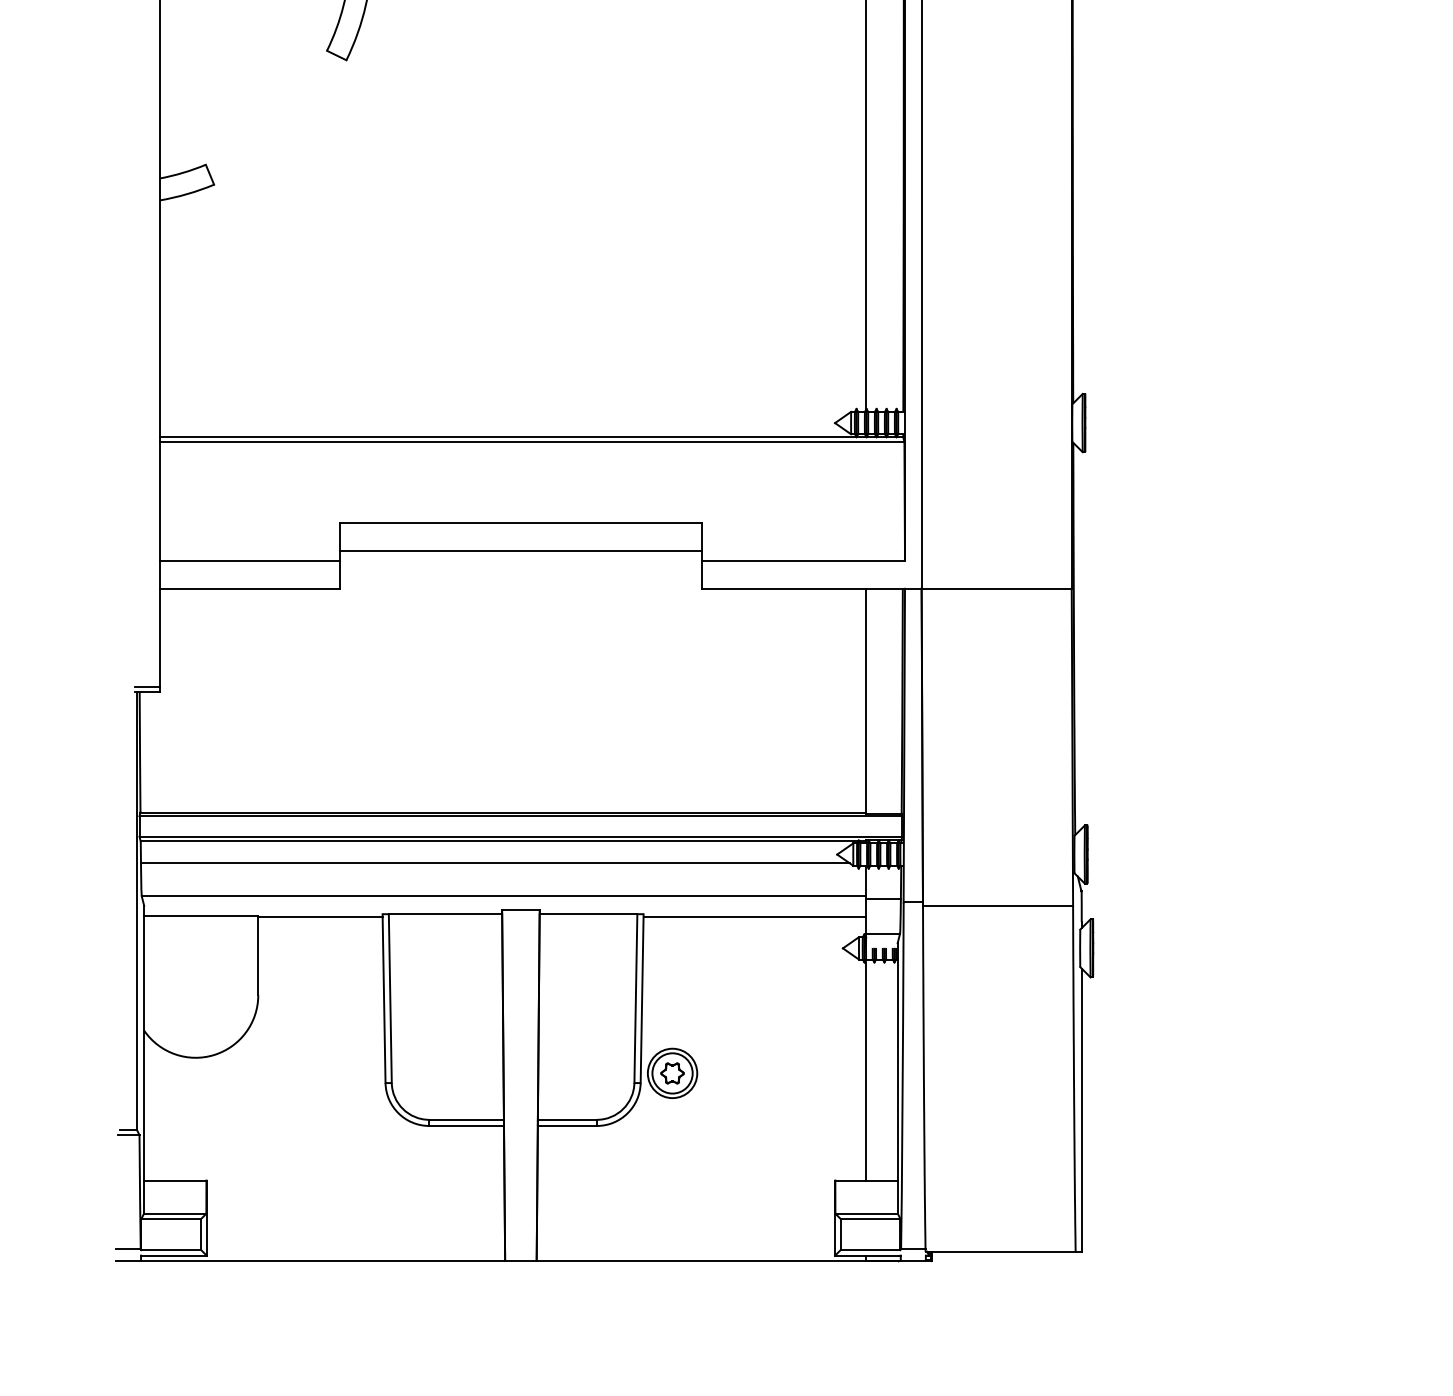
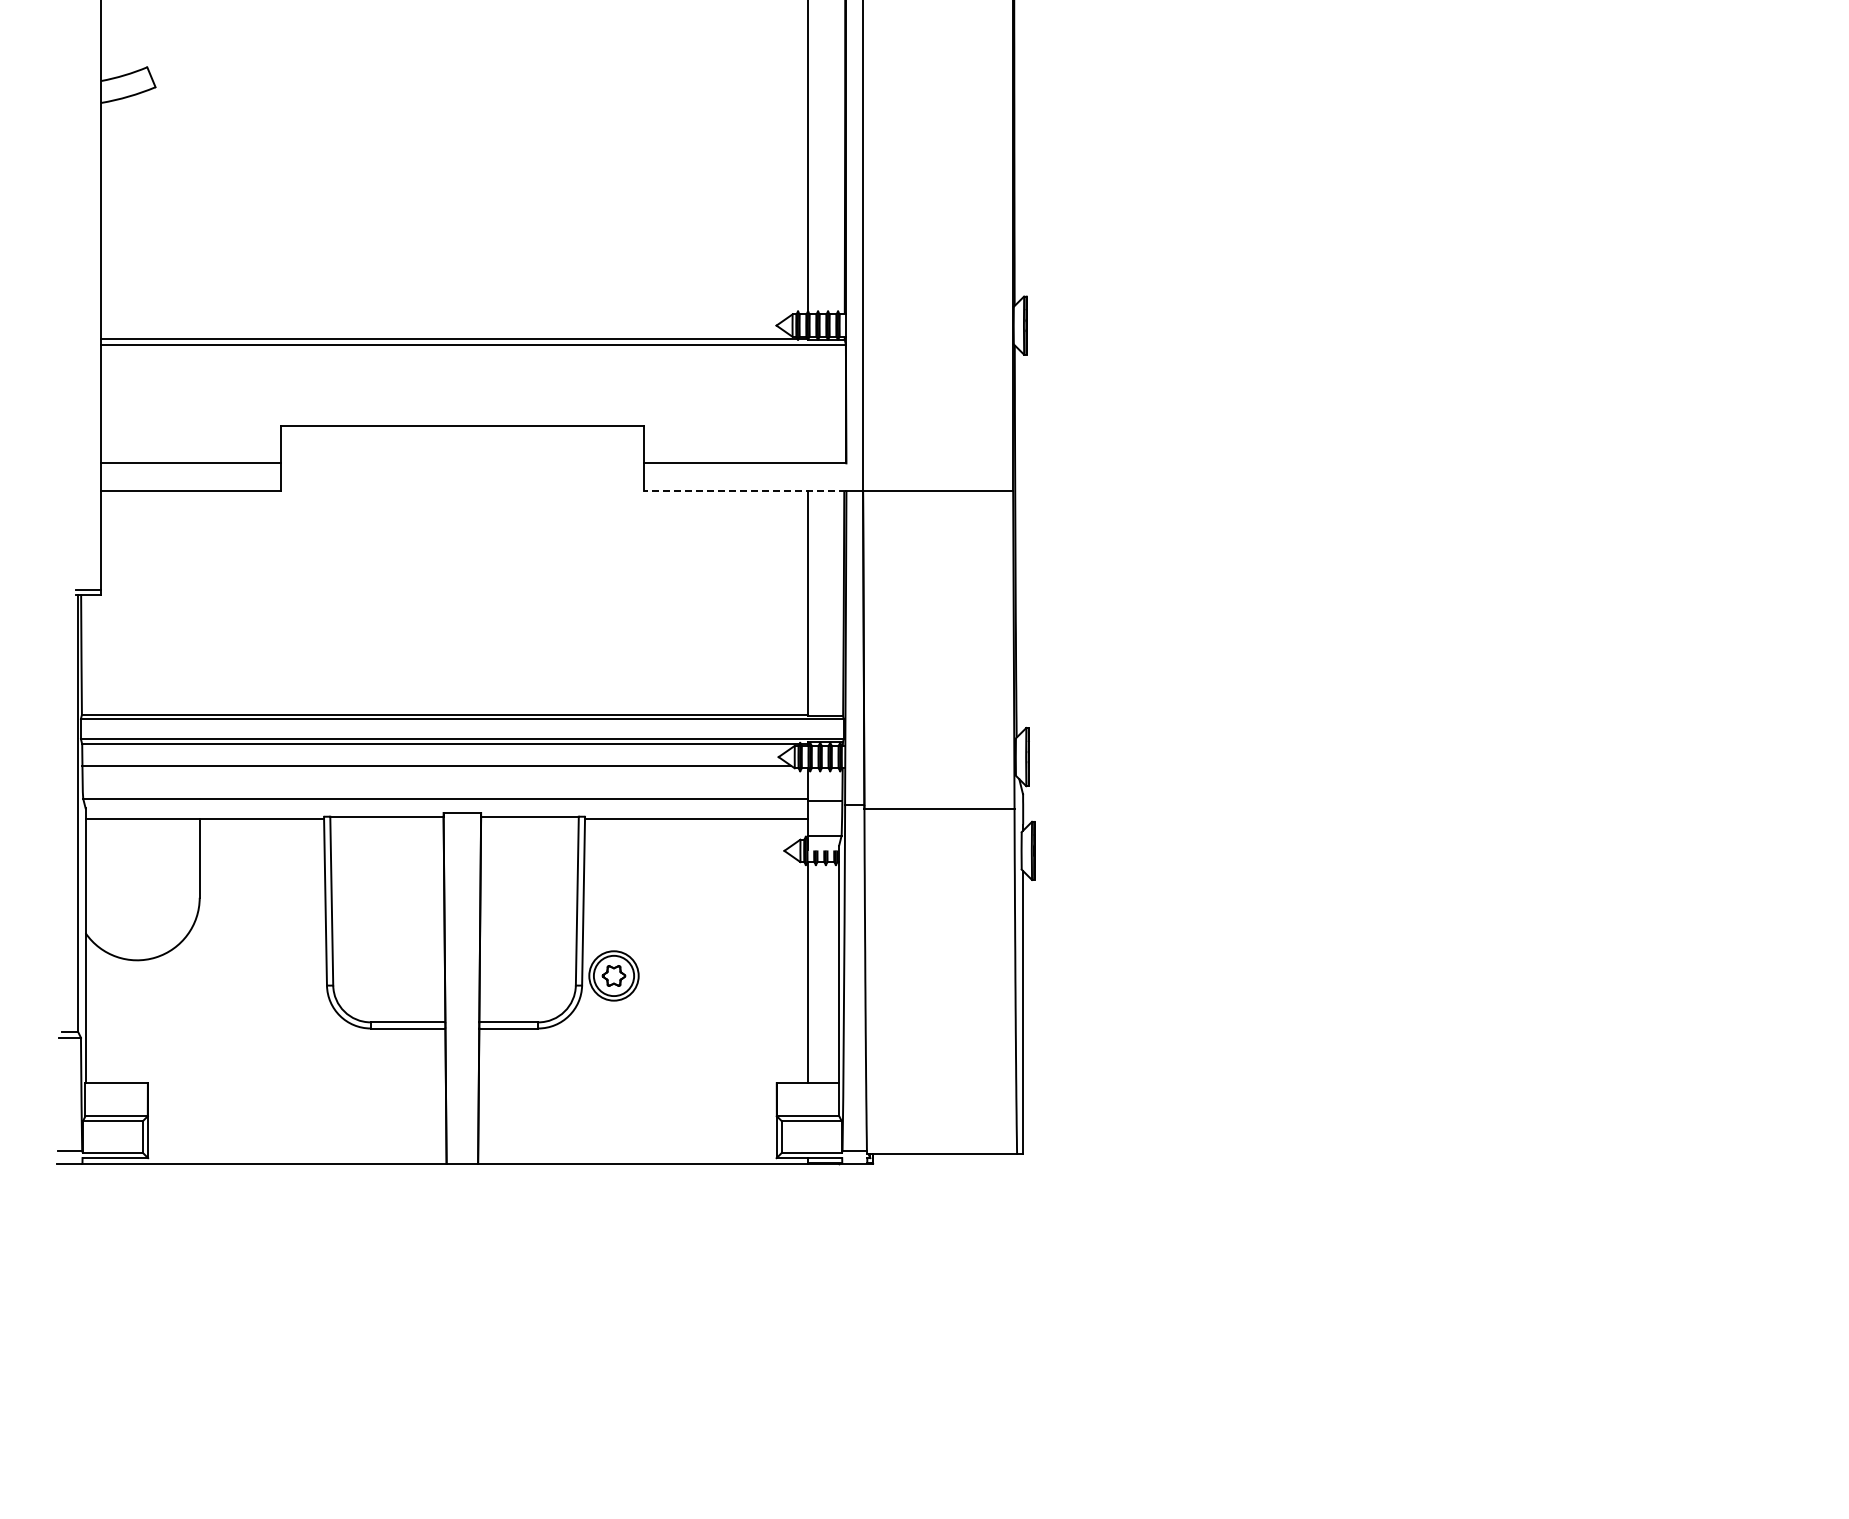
line: (521, 550) -> (462, 453), removed
line: (803, 588) -> (744, 491), solid -> dashed

